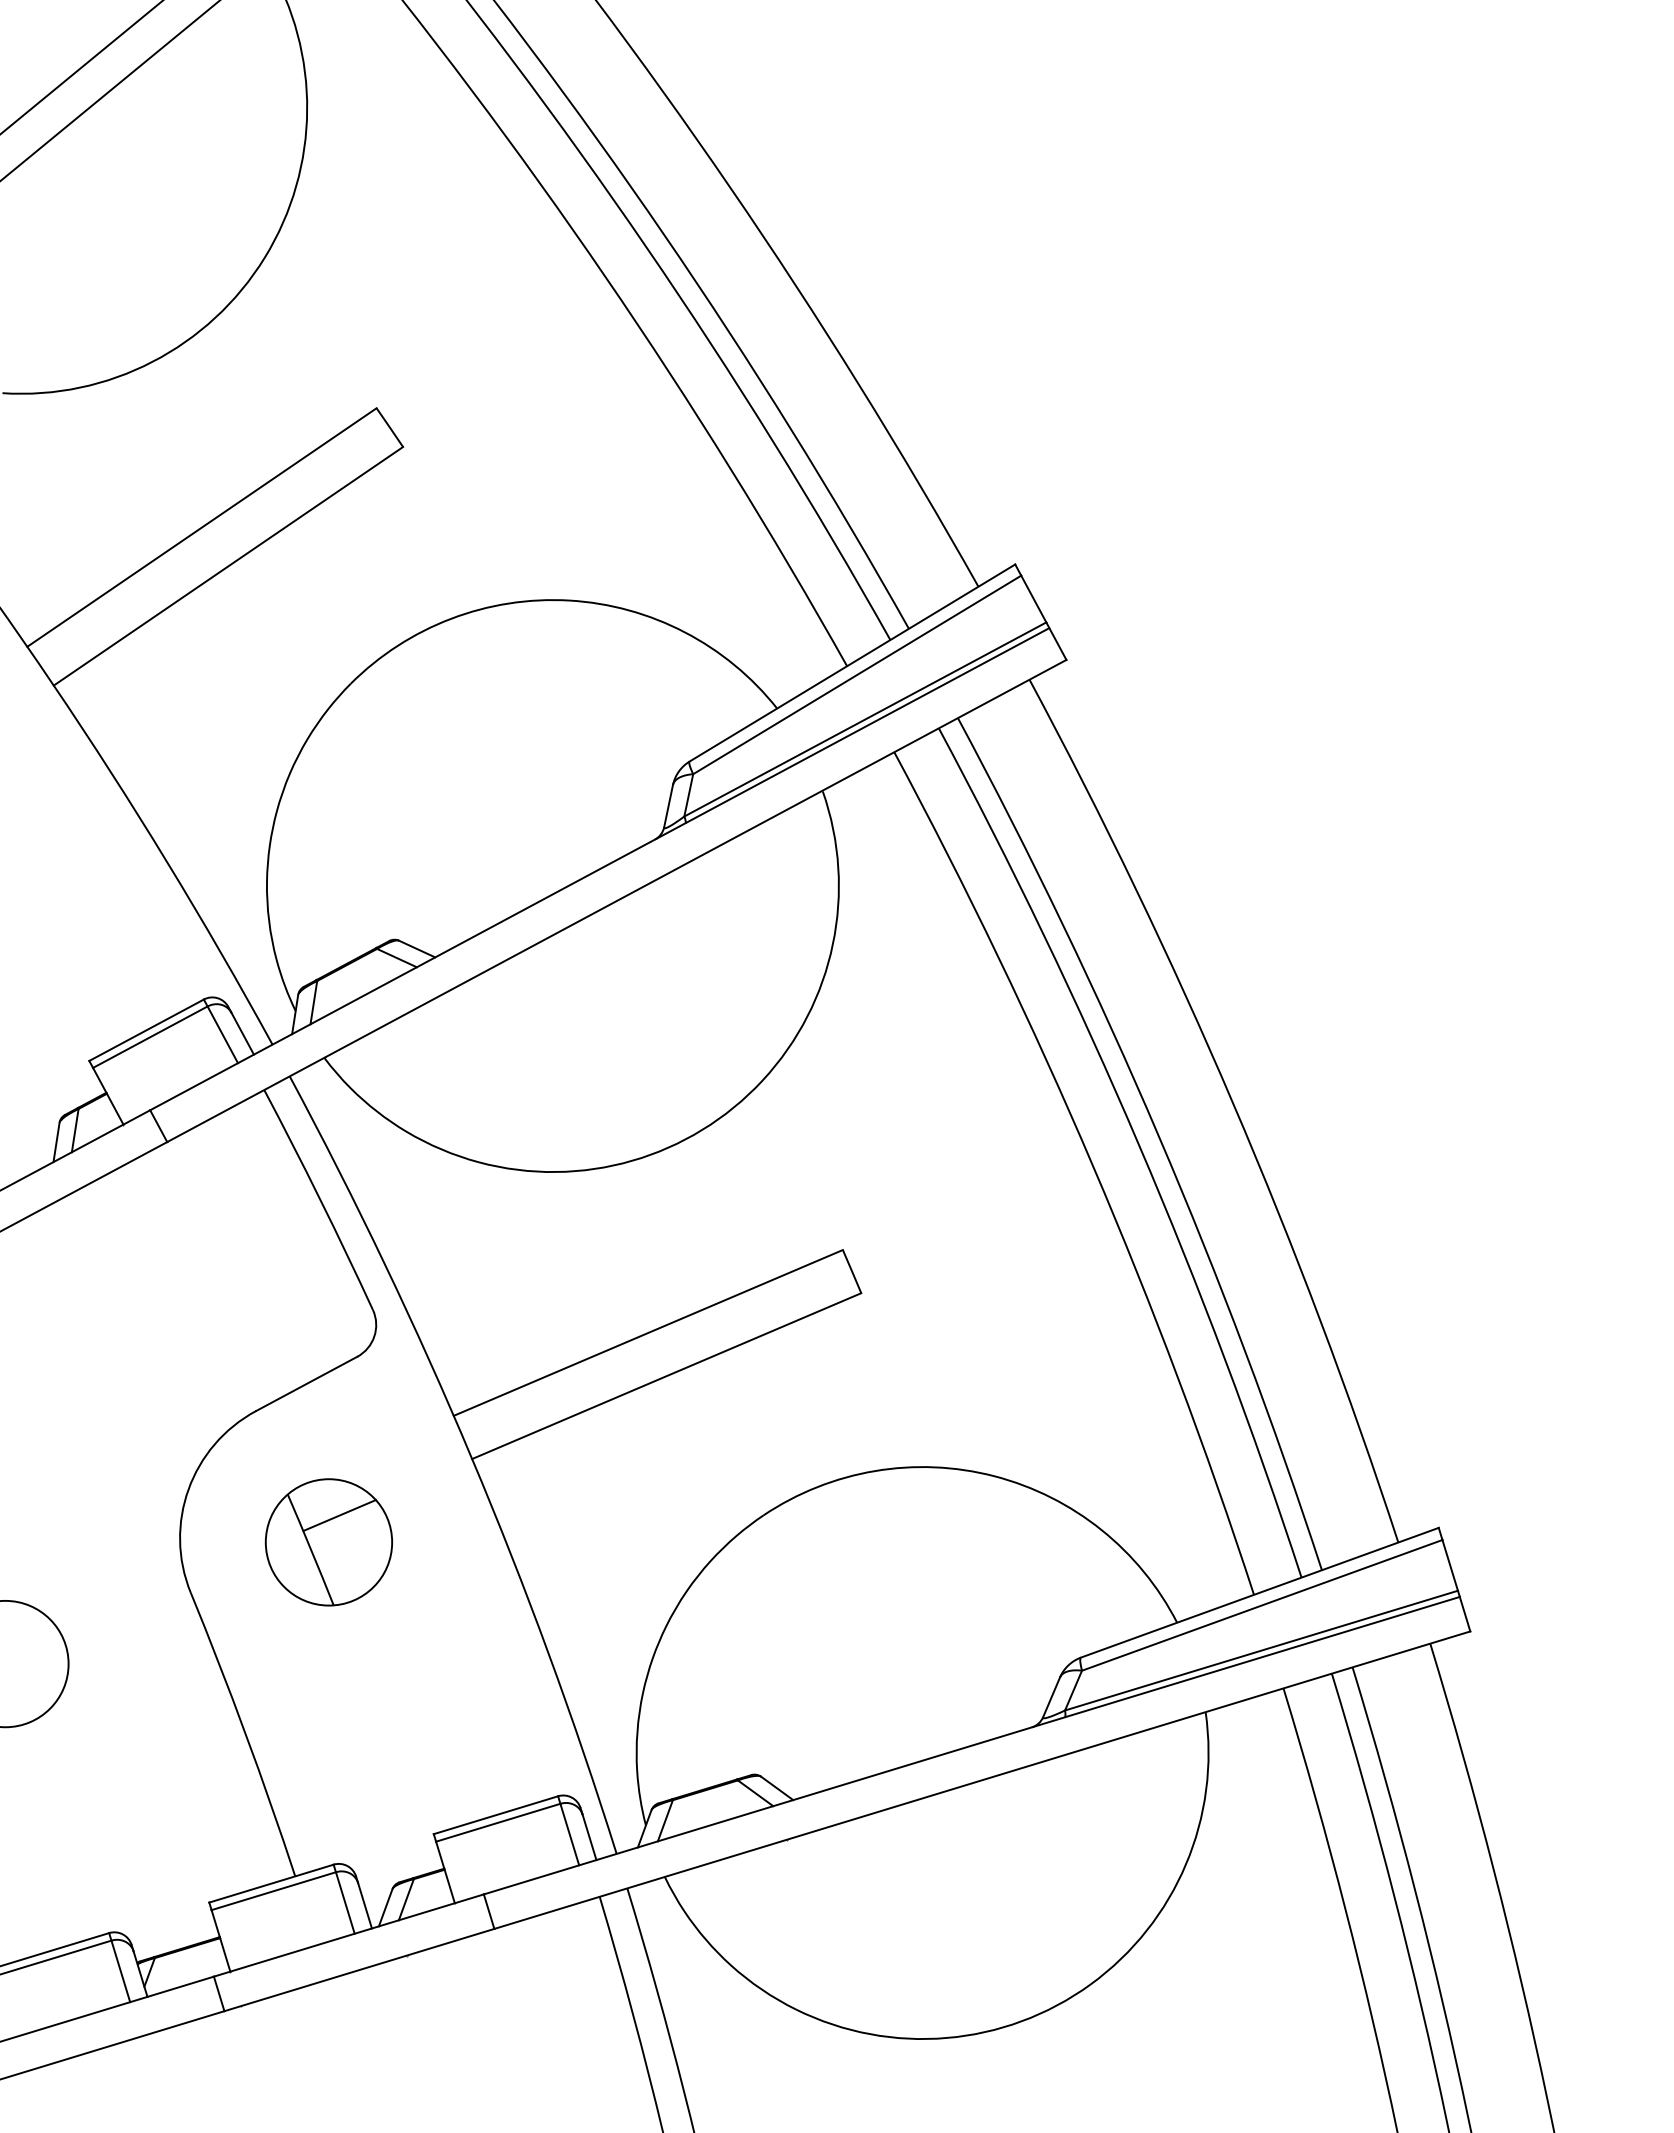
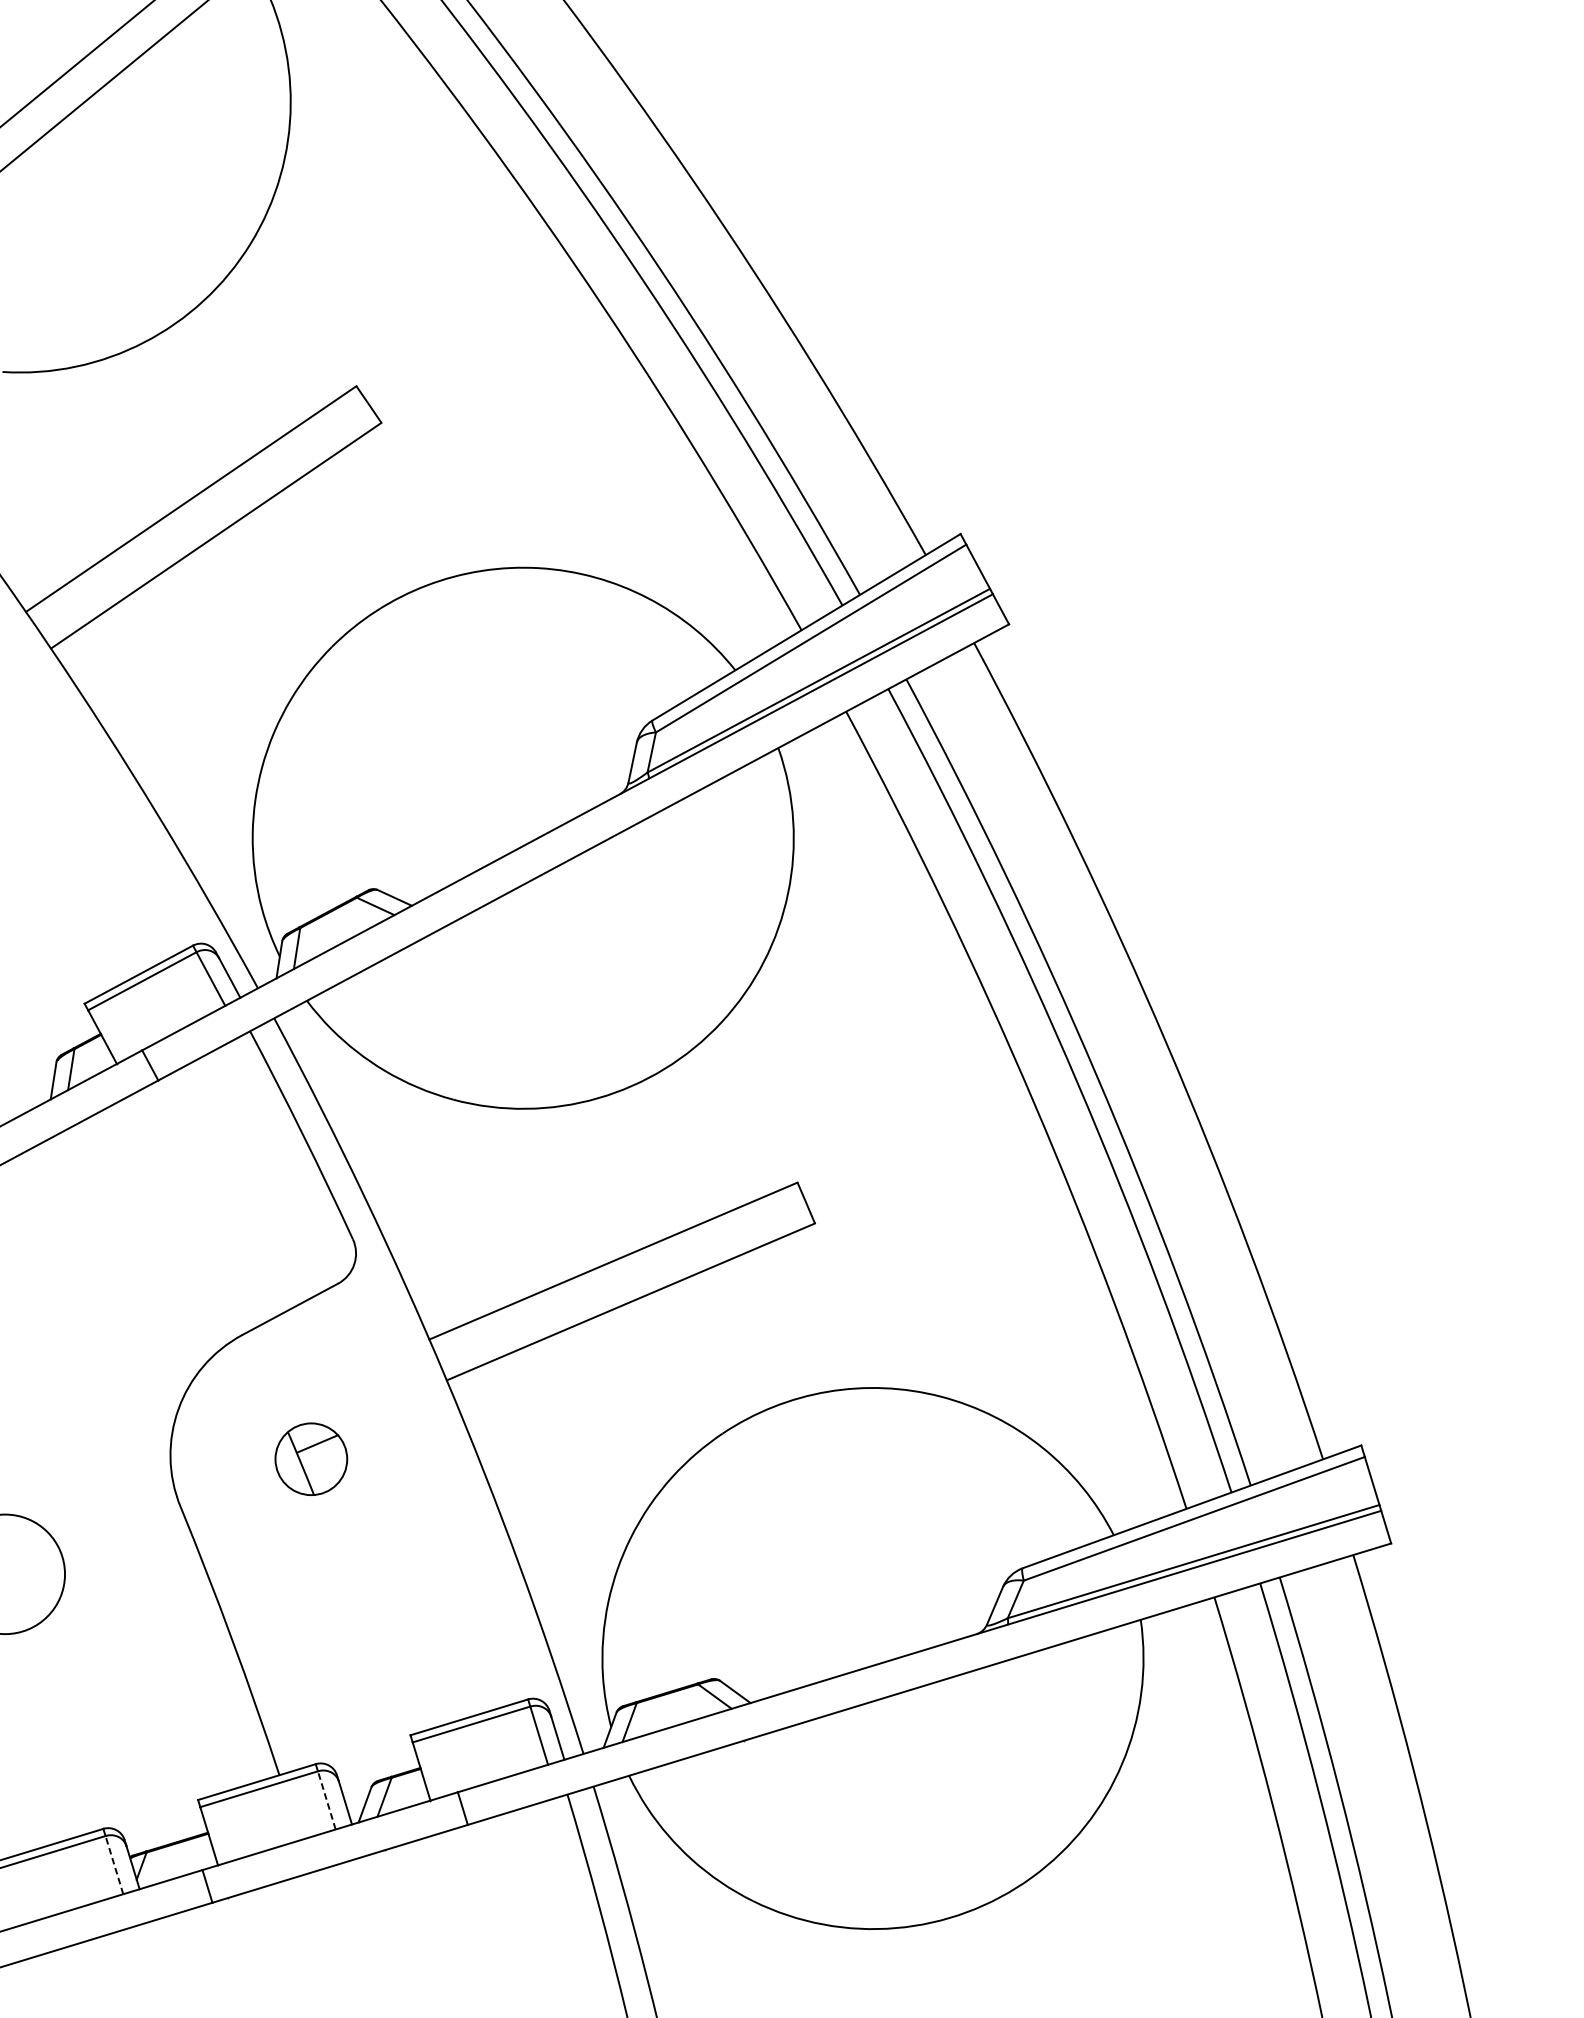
part: (328, 1542) -> (310, 1459), size x0.6
line: (345, 1902) -> (326, 1799), solid -> dashed
line: (120, 1970) -> (114, 1864), solid -> dashed

